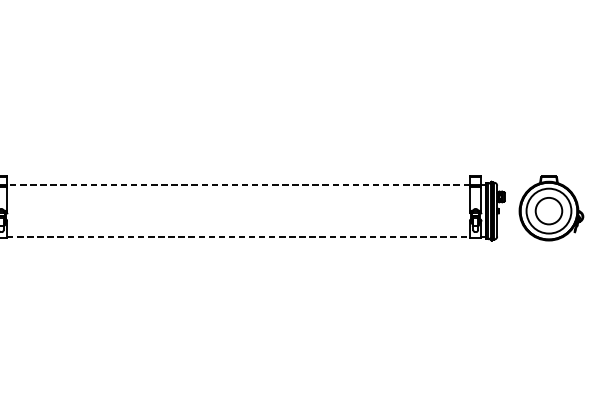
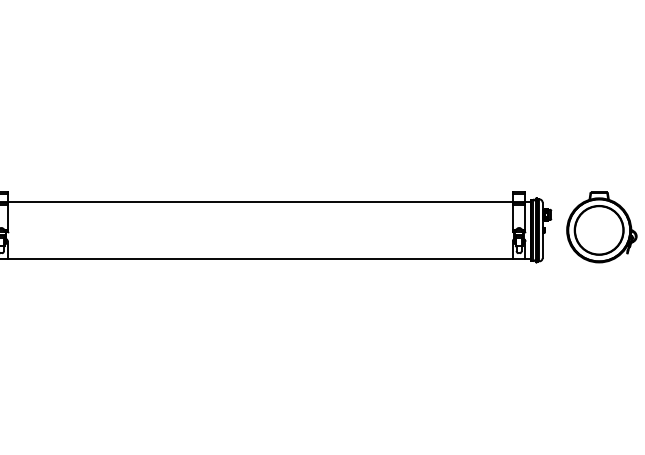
line: (238, 184) -> (260, 201), dashed -> solid
circle: (549, 211) -> (599, 230), size x1.67
line: (238, 237) -> (260, 259), dashed -> solid

